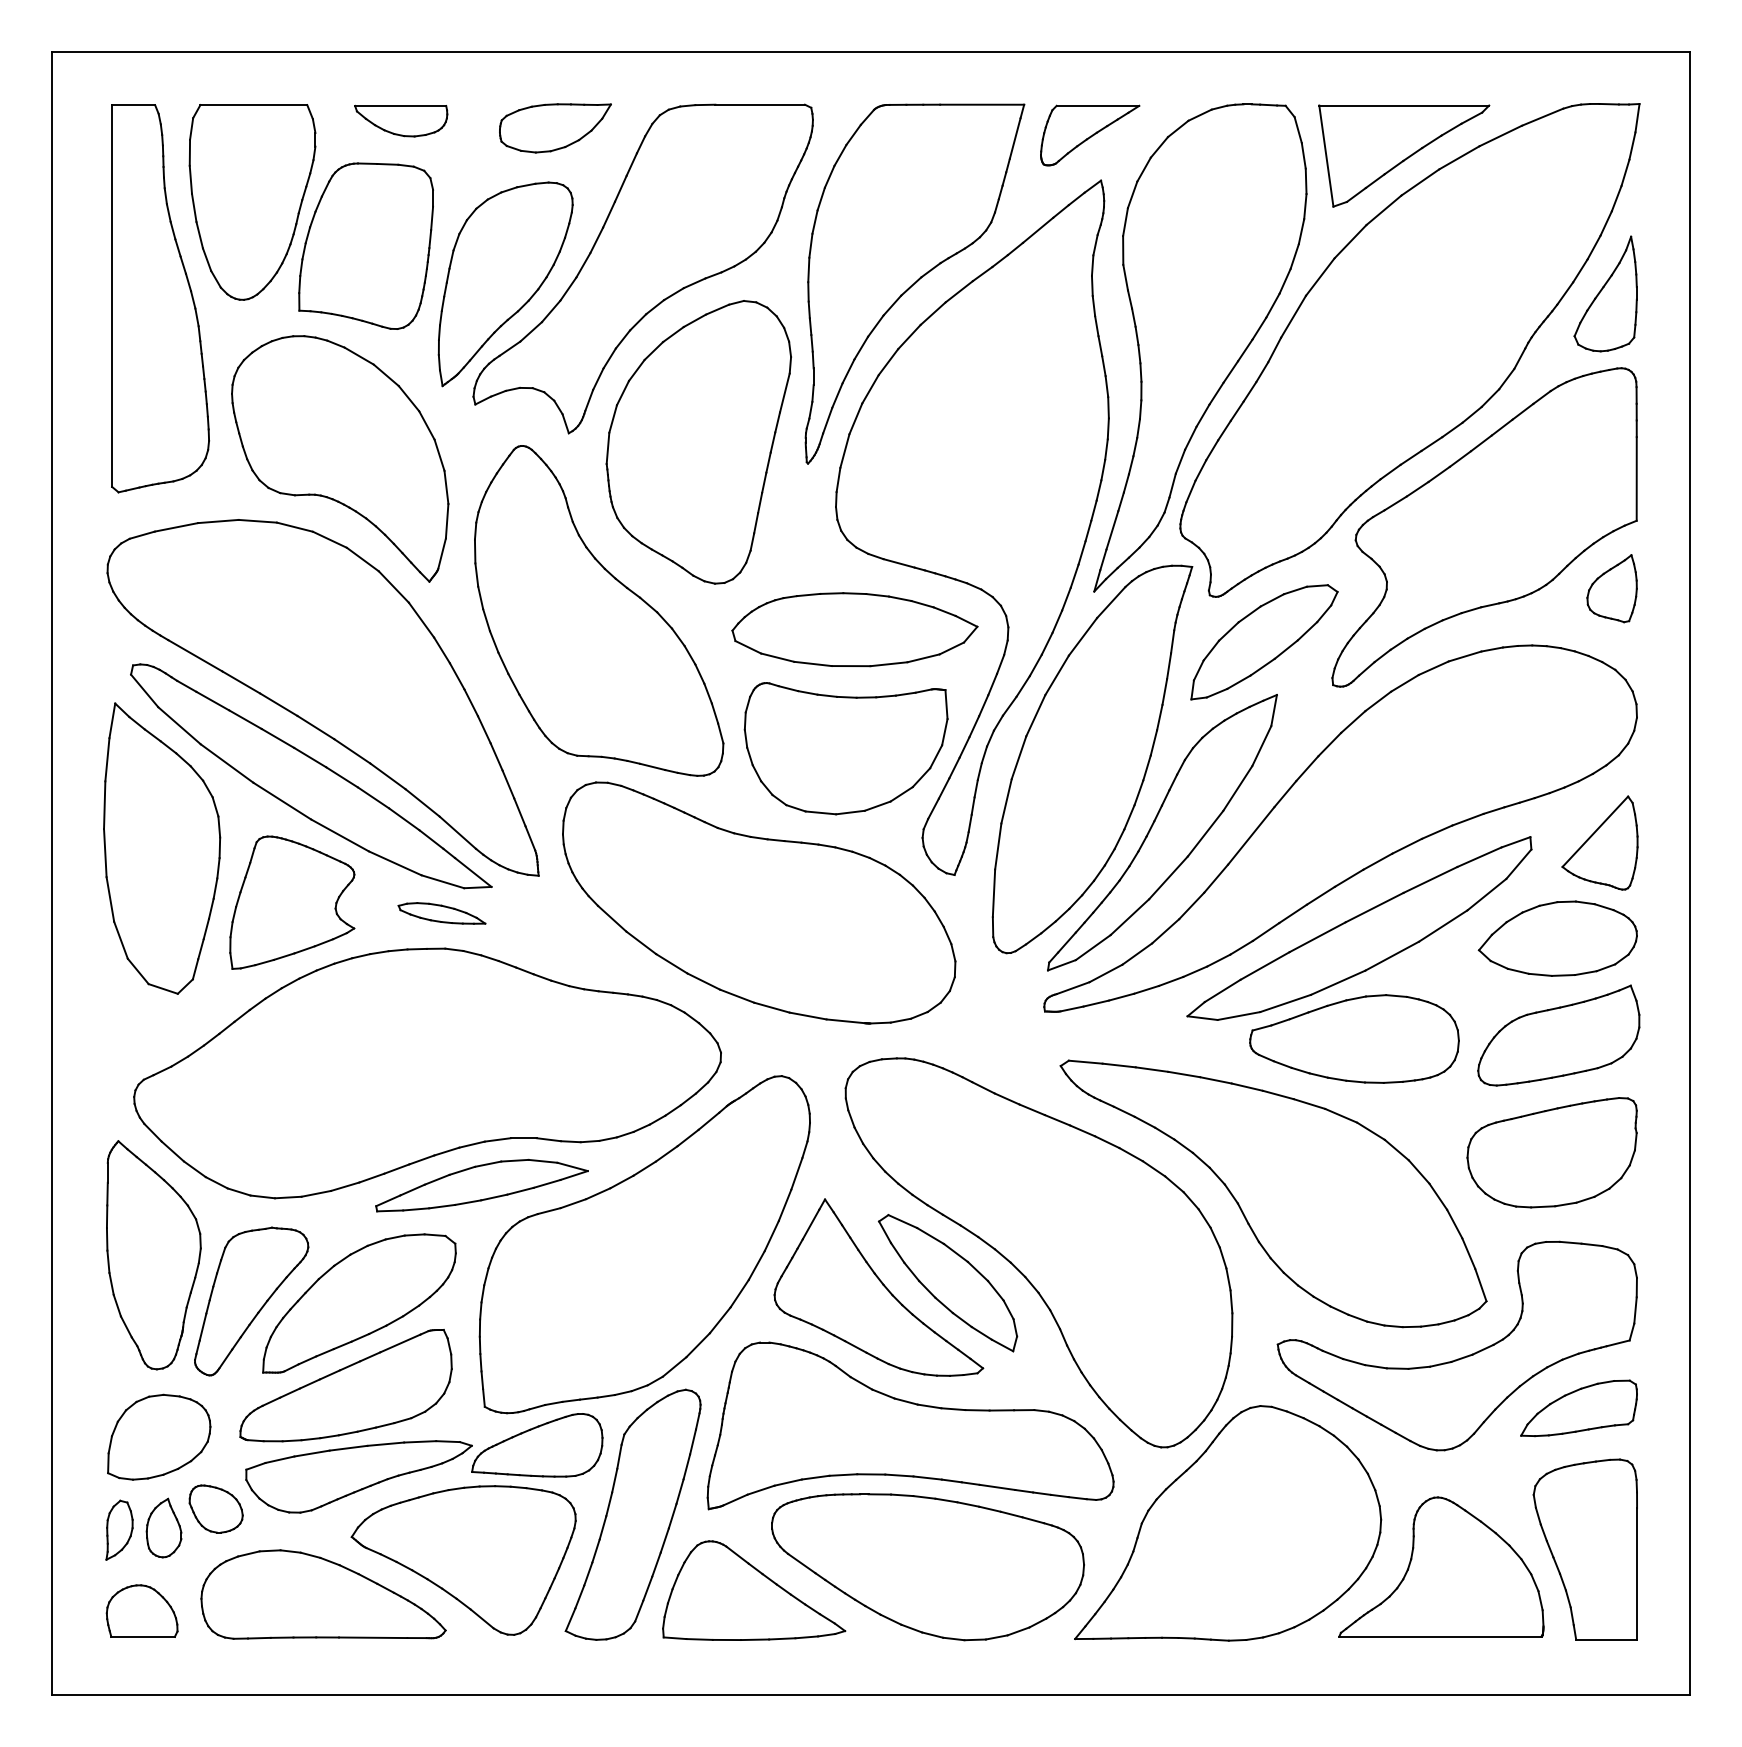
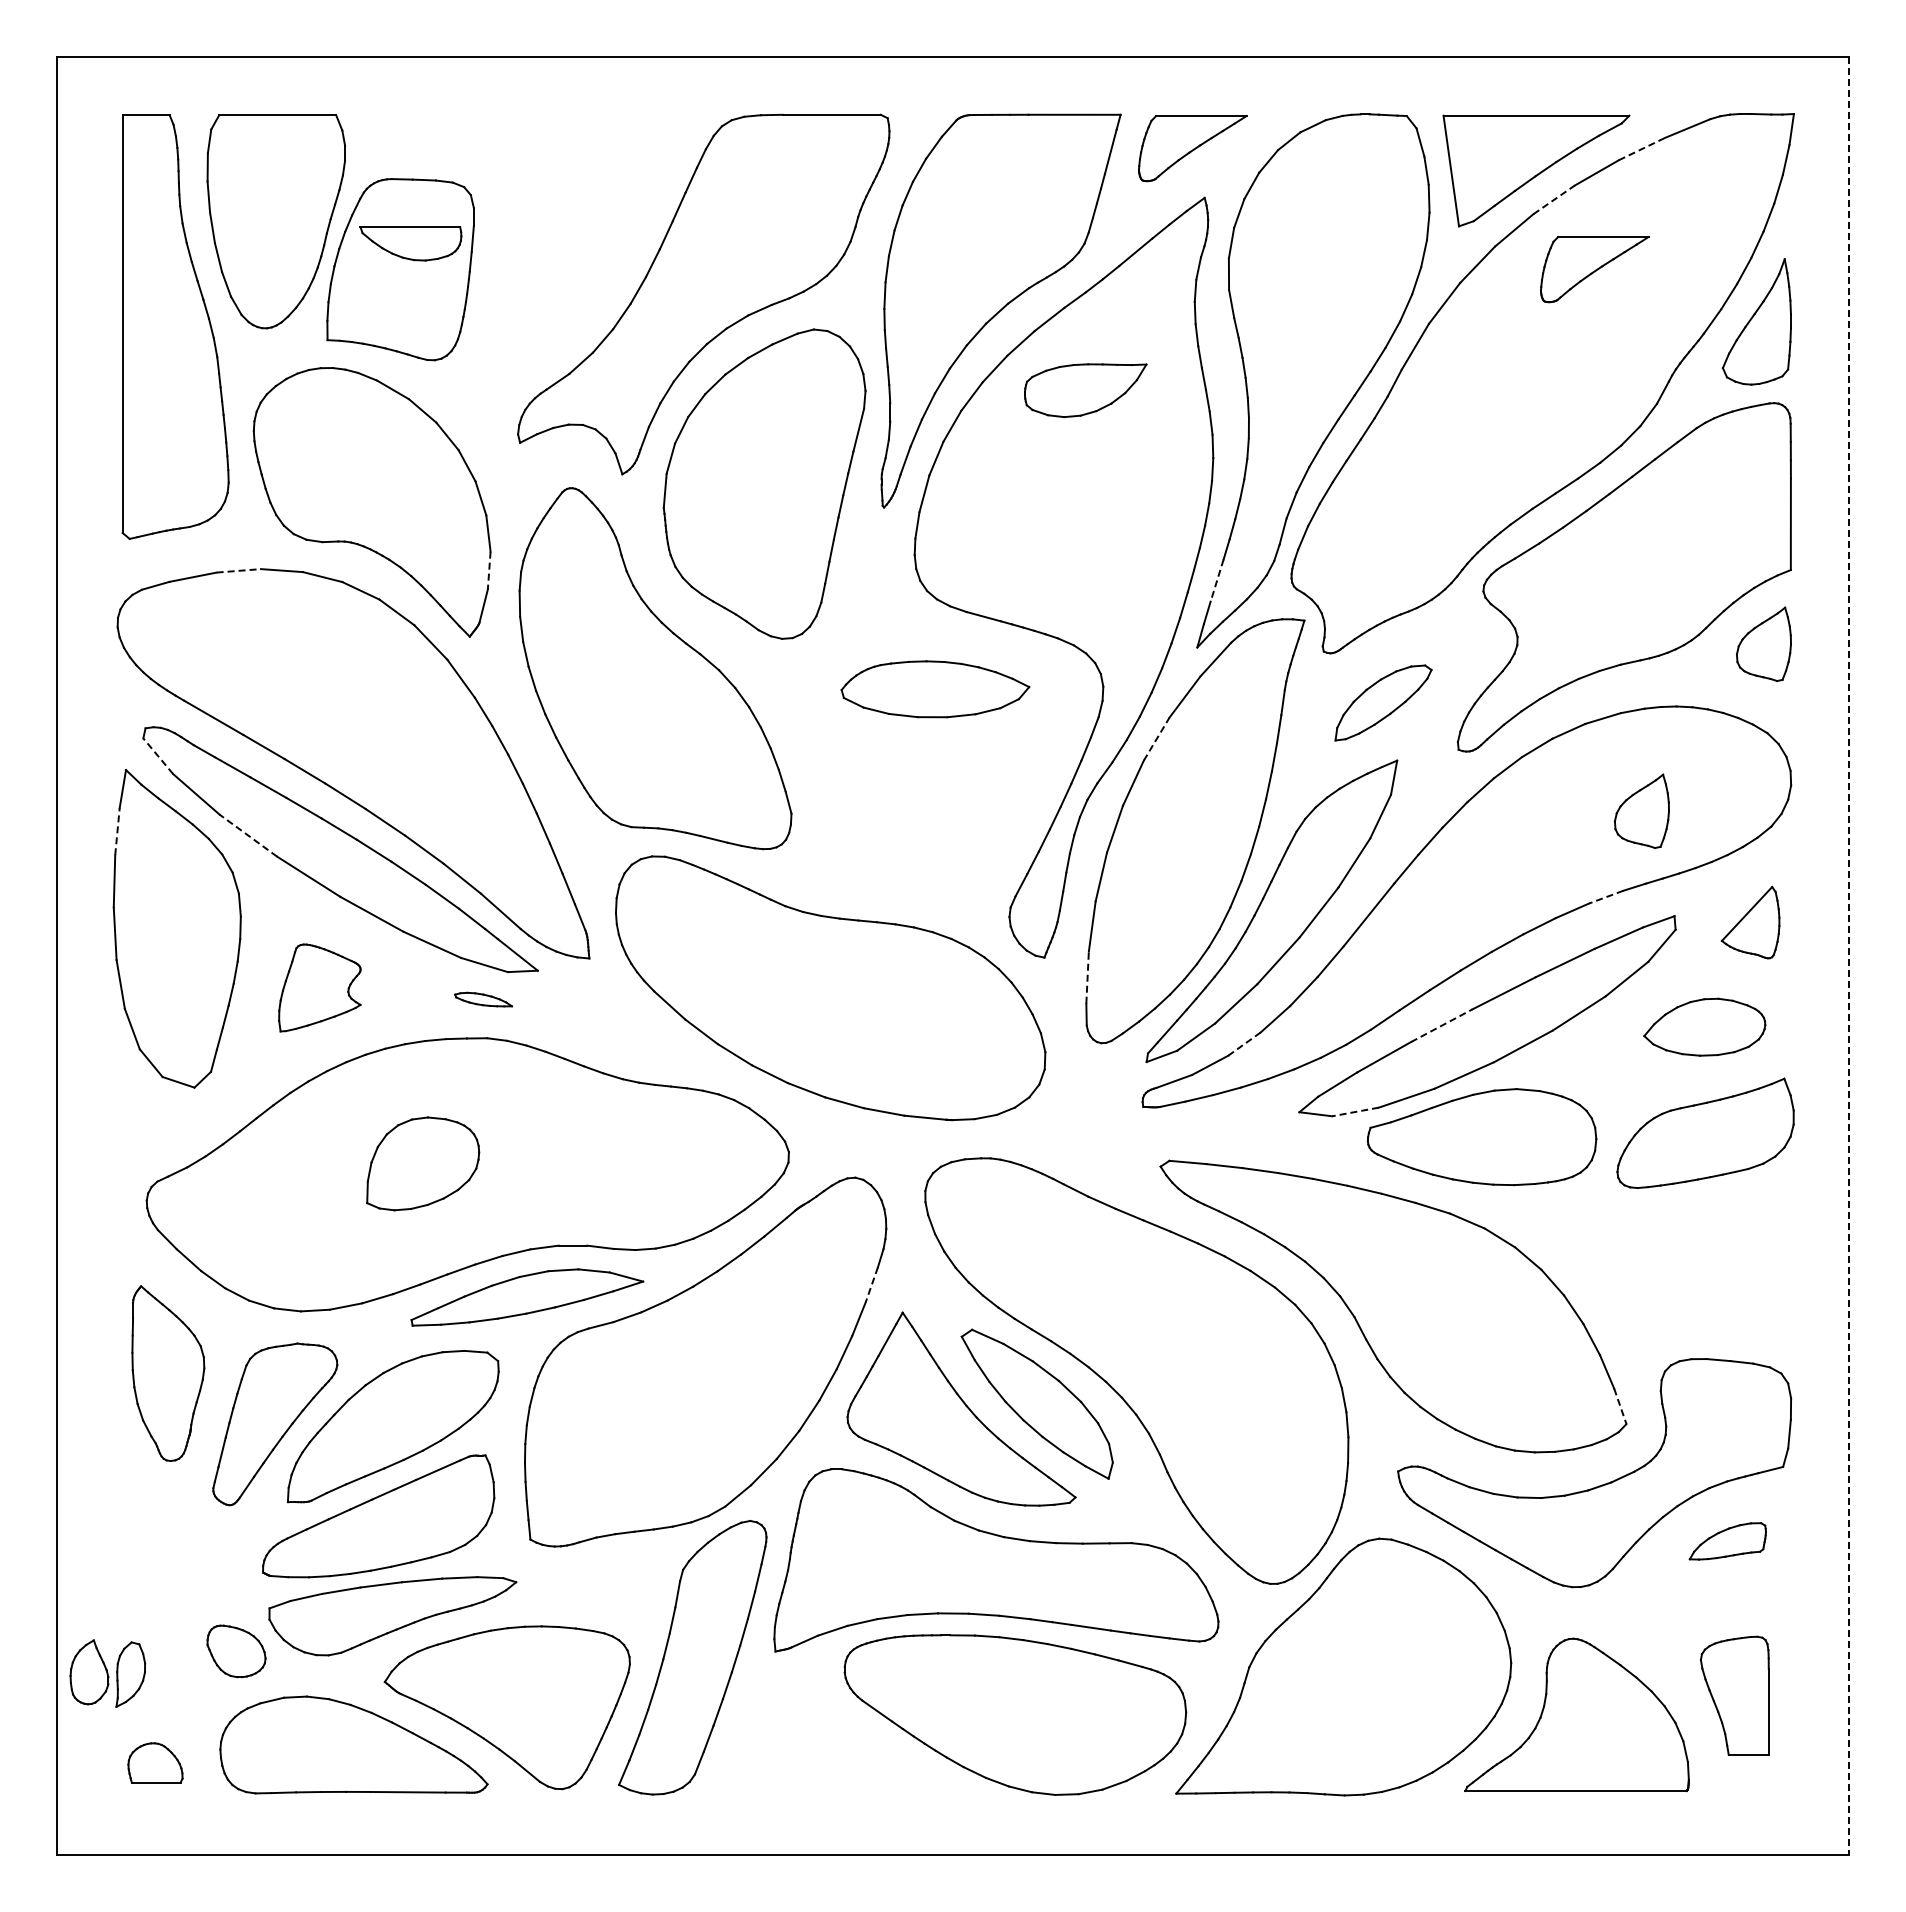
part: (400, 120) -> (410, 243), moved
part: (555, 128) -> (1085, 390), moved
line: (1501, 136) -> (1642, 149), solid -> dashed
line: (1420, 182) -> (1554, 199), solid -> dashed
part: (1457, 246) -> (1594, 269), added
part: (505, 284) -> (553, 311), removed
line: (218, 521) -> (239, 570), solid -> dashed
line: (447, 521) -> (489, 570), solid -> dashed
line: (1111, 531) -> (1216, 581), solid -> dashed
part: (855, 629) -> (935, 689), size x0.7
part: (1264, 641) -> (1383, 702), size x0.6
line: (1056, 674) -> (1156, 738), solid -> dashed
line: (143, 690) -> (157, 755), solid -> dashed
part: (1500, 740) -> (1641, 810), added
part: (845, 748) -> (925, 819), removed
line: (107, 759) -> (117, 831), solid -> dashed
line: (227, 763) -> (248, 835), solid -> dashed
line: (1467, 820) -> (1605, 897), solid -> dashed
part: (1599, 842) -> (1750, 922), size x0.7
line: (1689, 873) -> (1848, 955), solid -> dashed
line: (993, 893) -> (1087, 977), solid -> dashed
part: (292, 902) -> (319, 987), size x0.6
part: (441, 913) -> (483, 999), size x0.6
line: (1317, 937) -> (1441, 1025), solid -> dashed
part: (1557, 937) -> (1704, 1026), size x0.7
line: (1137, 954) -> (1244, 1044), solid -> dashed
line: (1238, 1015) -> (1355, 1111), solid -> dashed
part: (1551, 1152) -> (1697, 1261), removed
line: (796, 1174) -> (871, 1285), solid -> dashed
part: (154, 1255) -> (168, 1373), size x0.7
line: (1481, 1285) -> (1620, 1406), solid -> dashed
part: (1578, 1408) -> (1727, 1541), size x0.6
part: (159, 1436) -> (423, 1163), moved
part: (536, 1445) -> (587, 1581), removed
part: (164, 1528) -> (89, 1672), moved
part: (1585, 1549) -> (1734, 1695), size x0.6
part: (753, 1590) -> (824, 1740), removed
part: (142, 1610) -> (155, 1762), size x0.7

